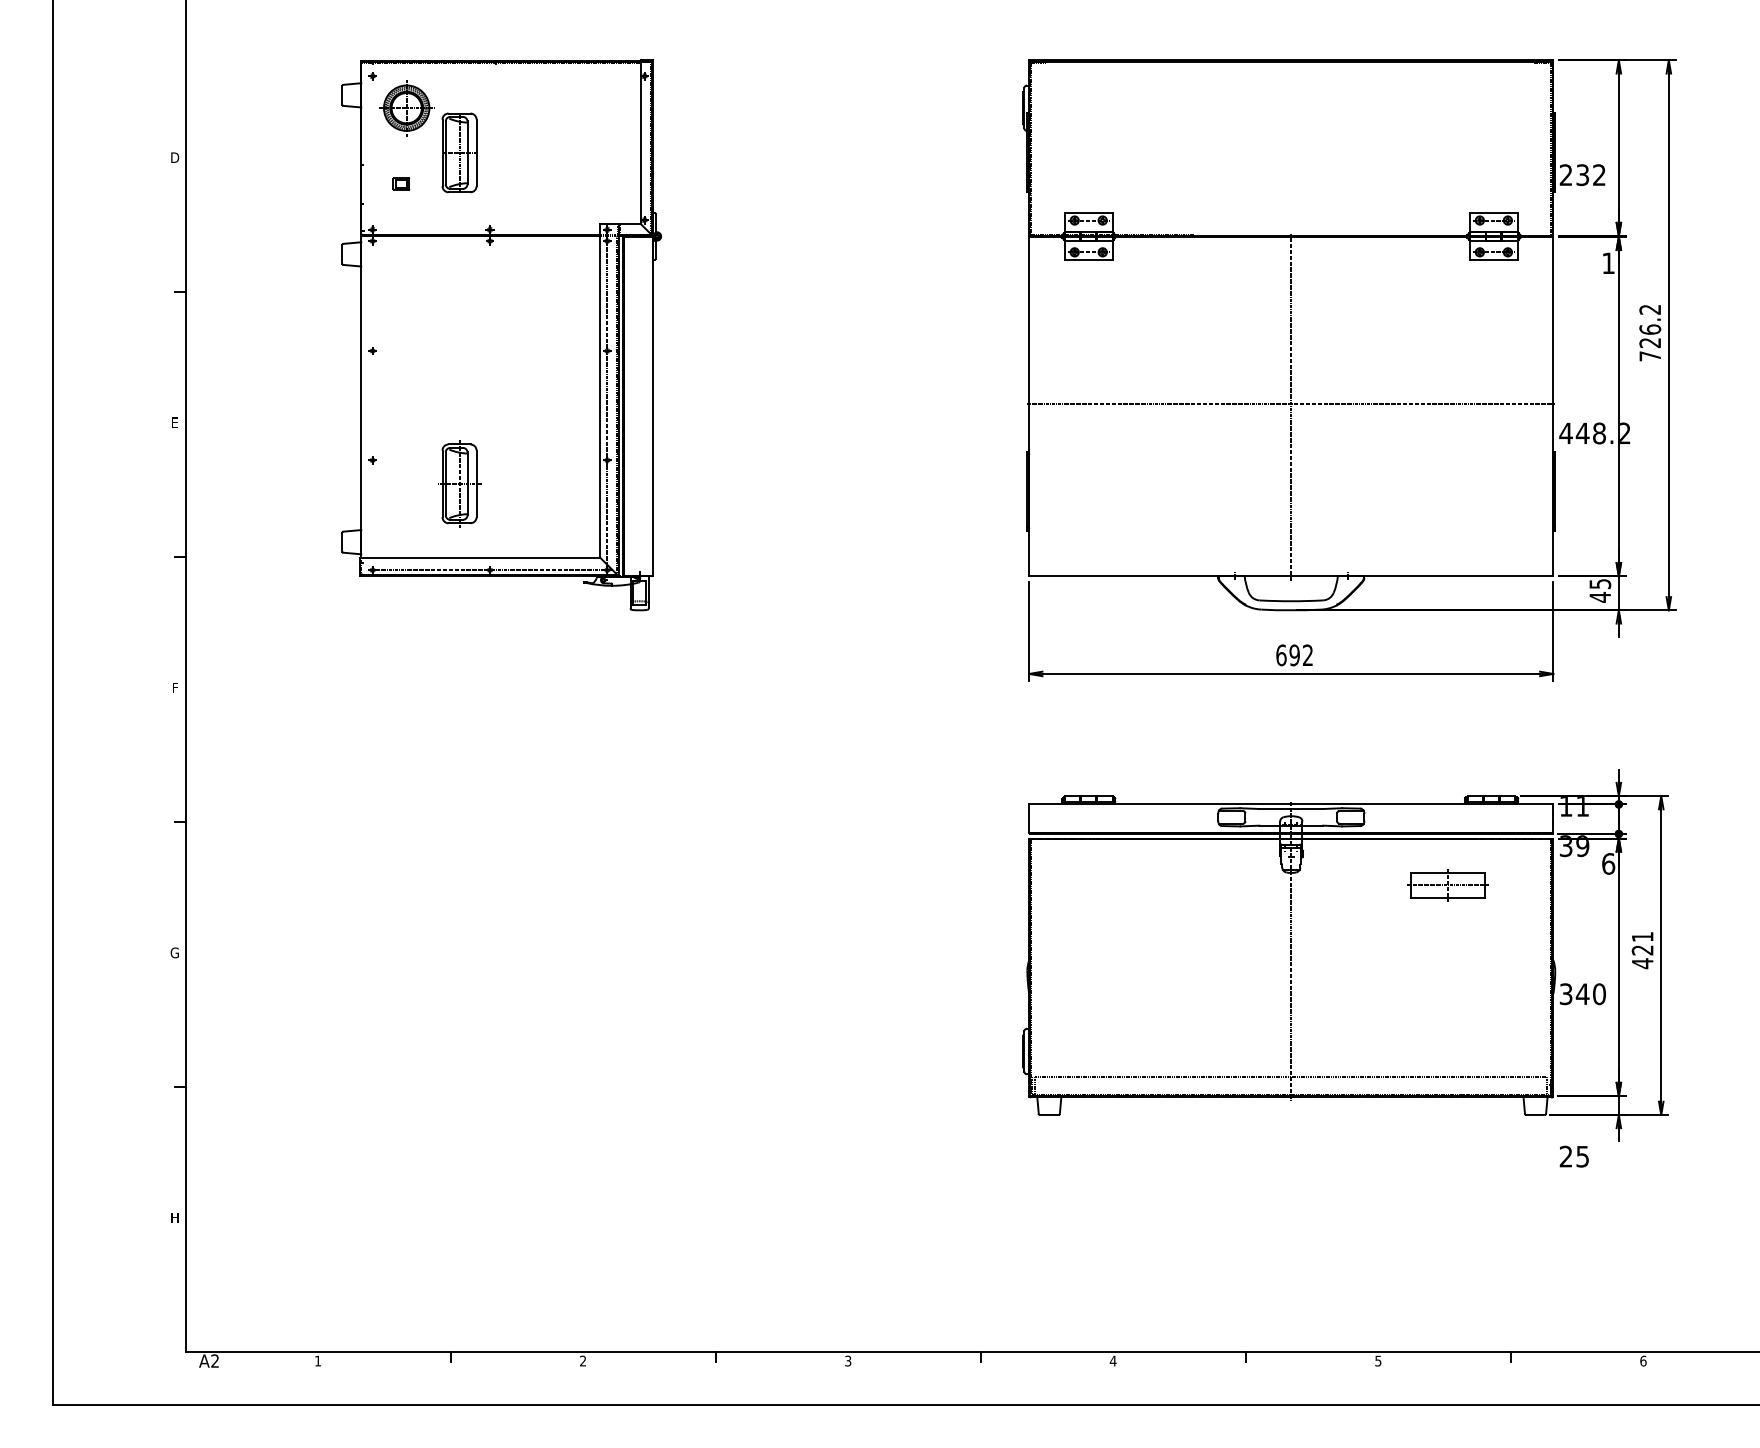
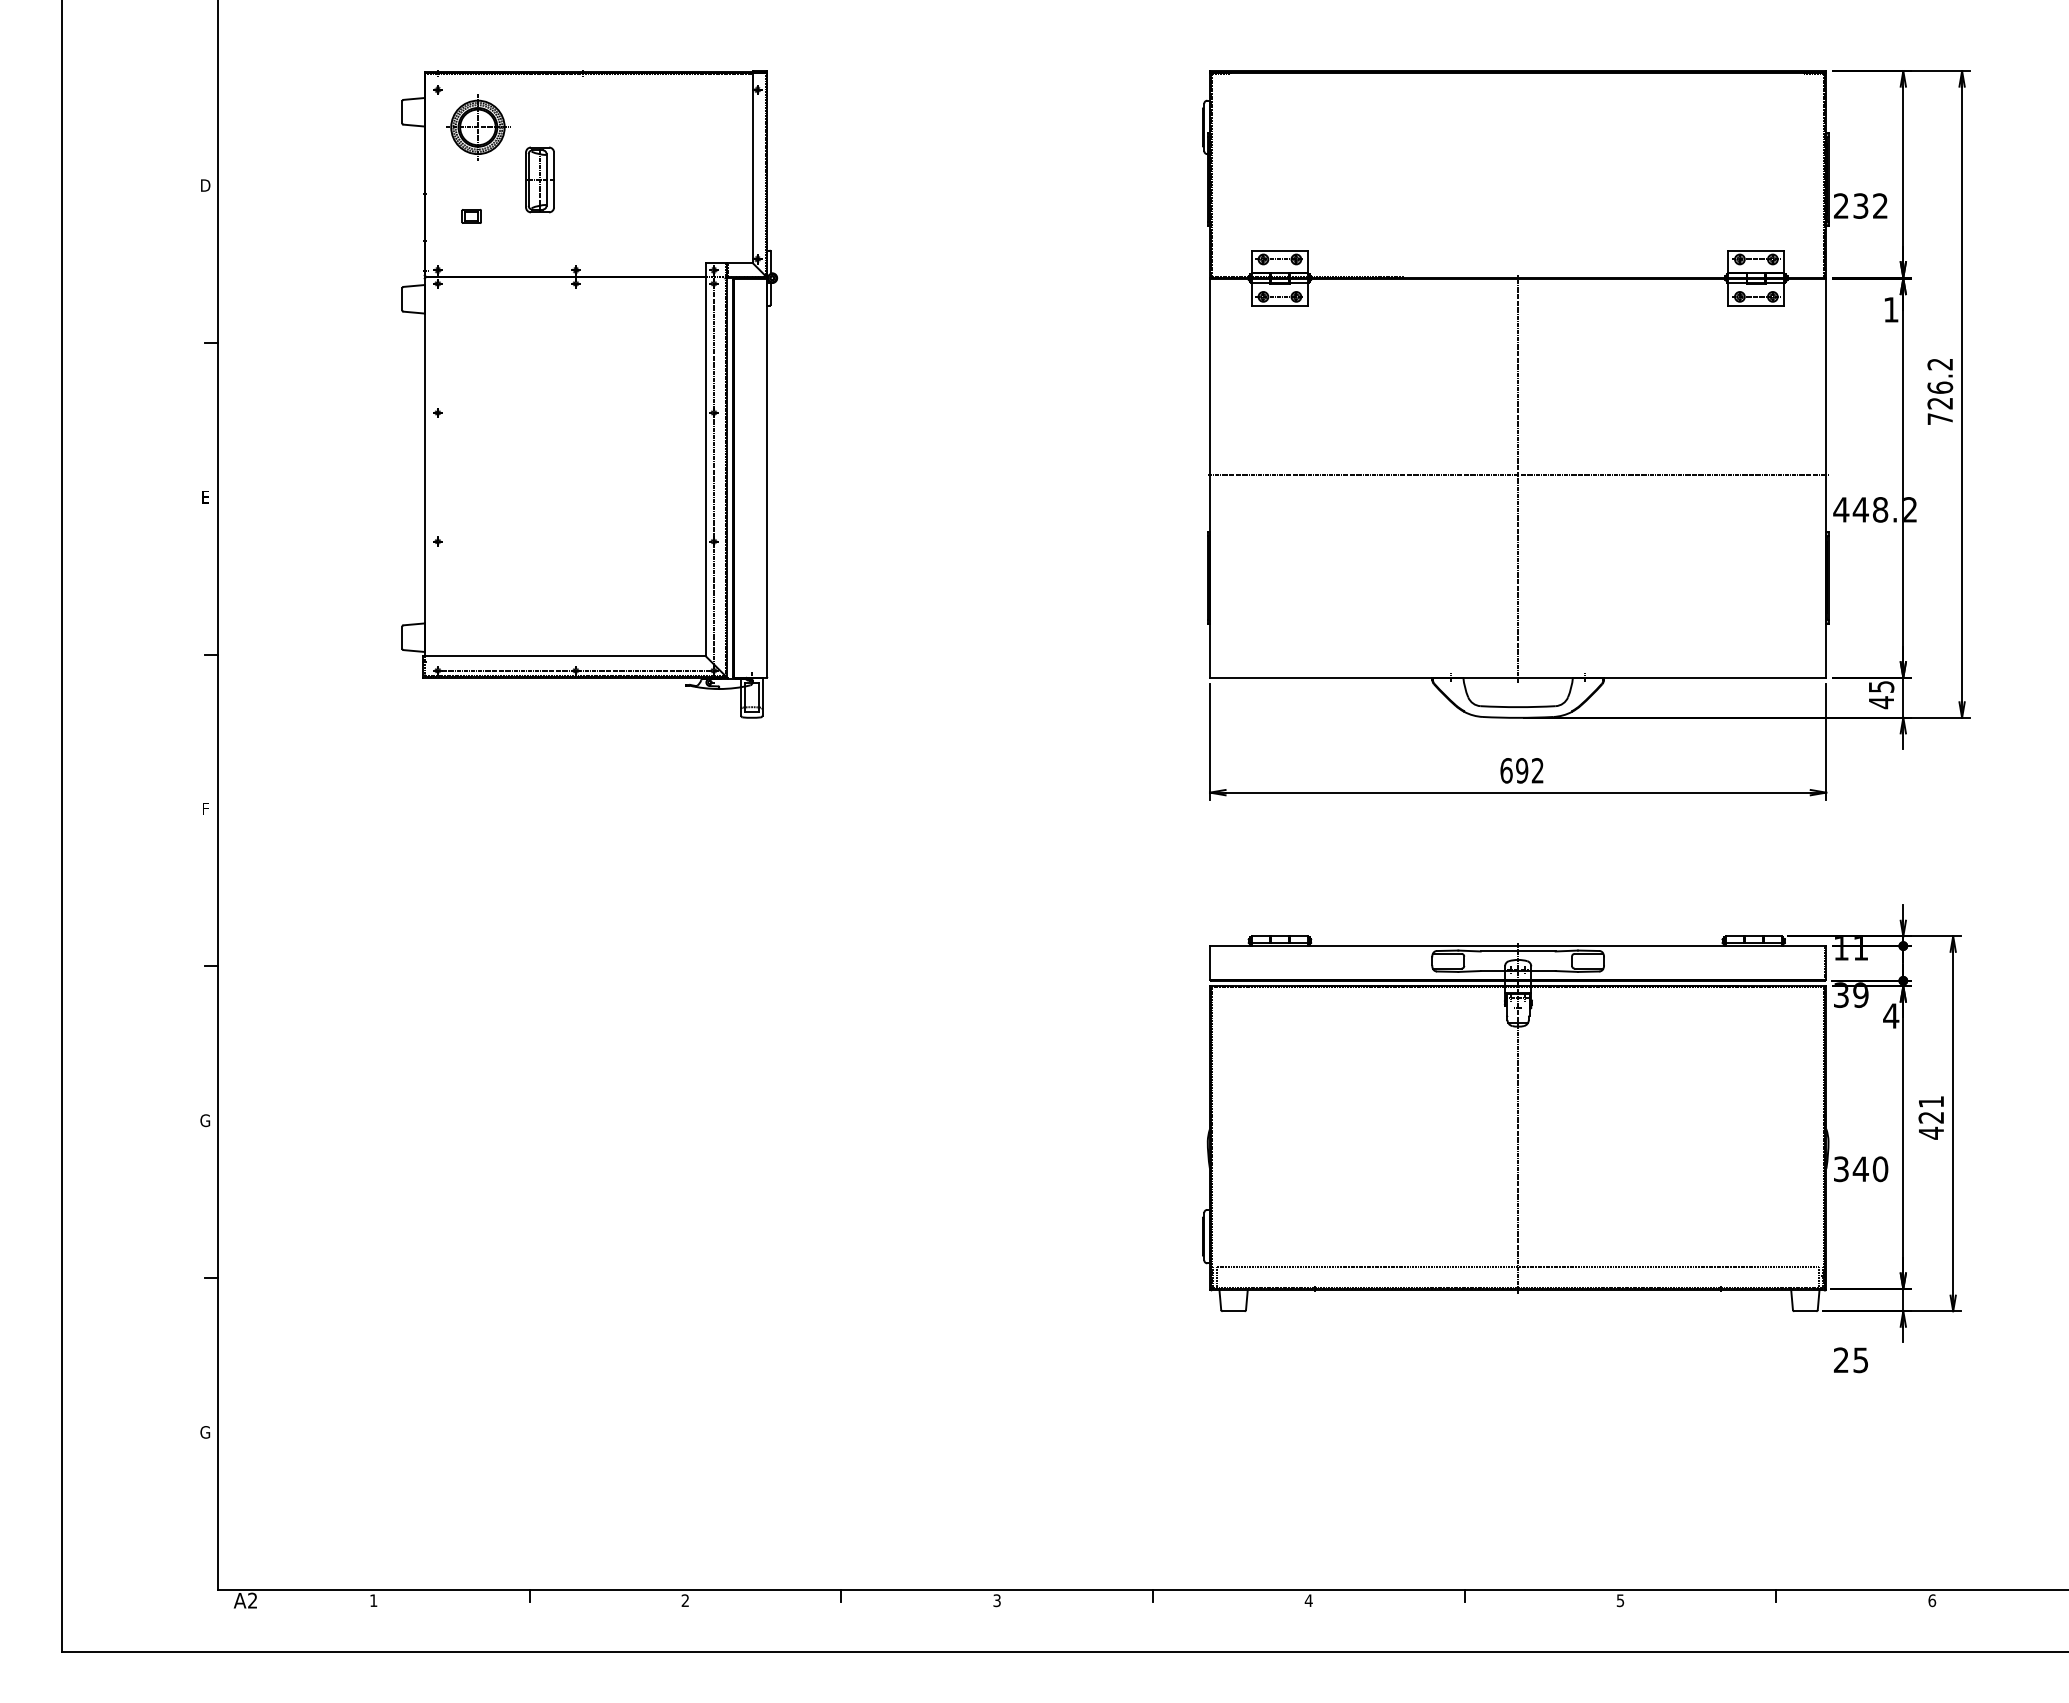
part: (459, 152) -> (539, 179), size x0.7
part: (459, 483) -> (540, 568), removed
text: (1608, 863) -> (1891, 1015), 6 -> 4
part: (1448, 884) -> (1702, 1040), removed
text: (175, 1218) -> (205, 1432), H -> G

